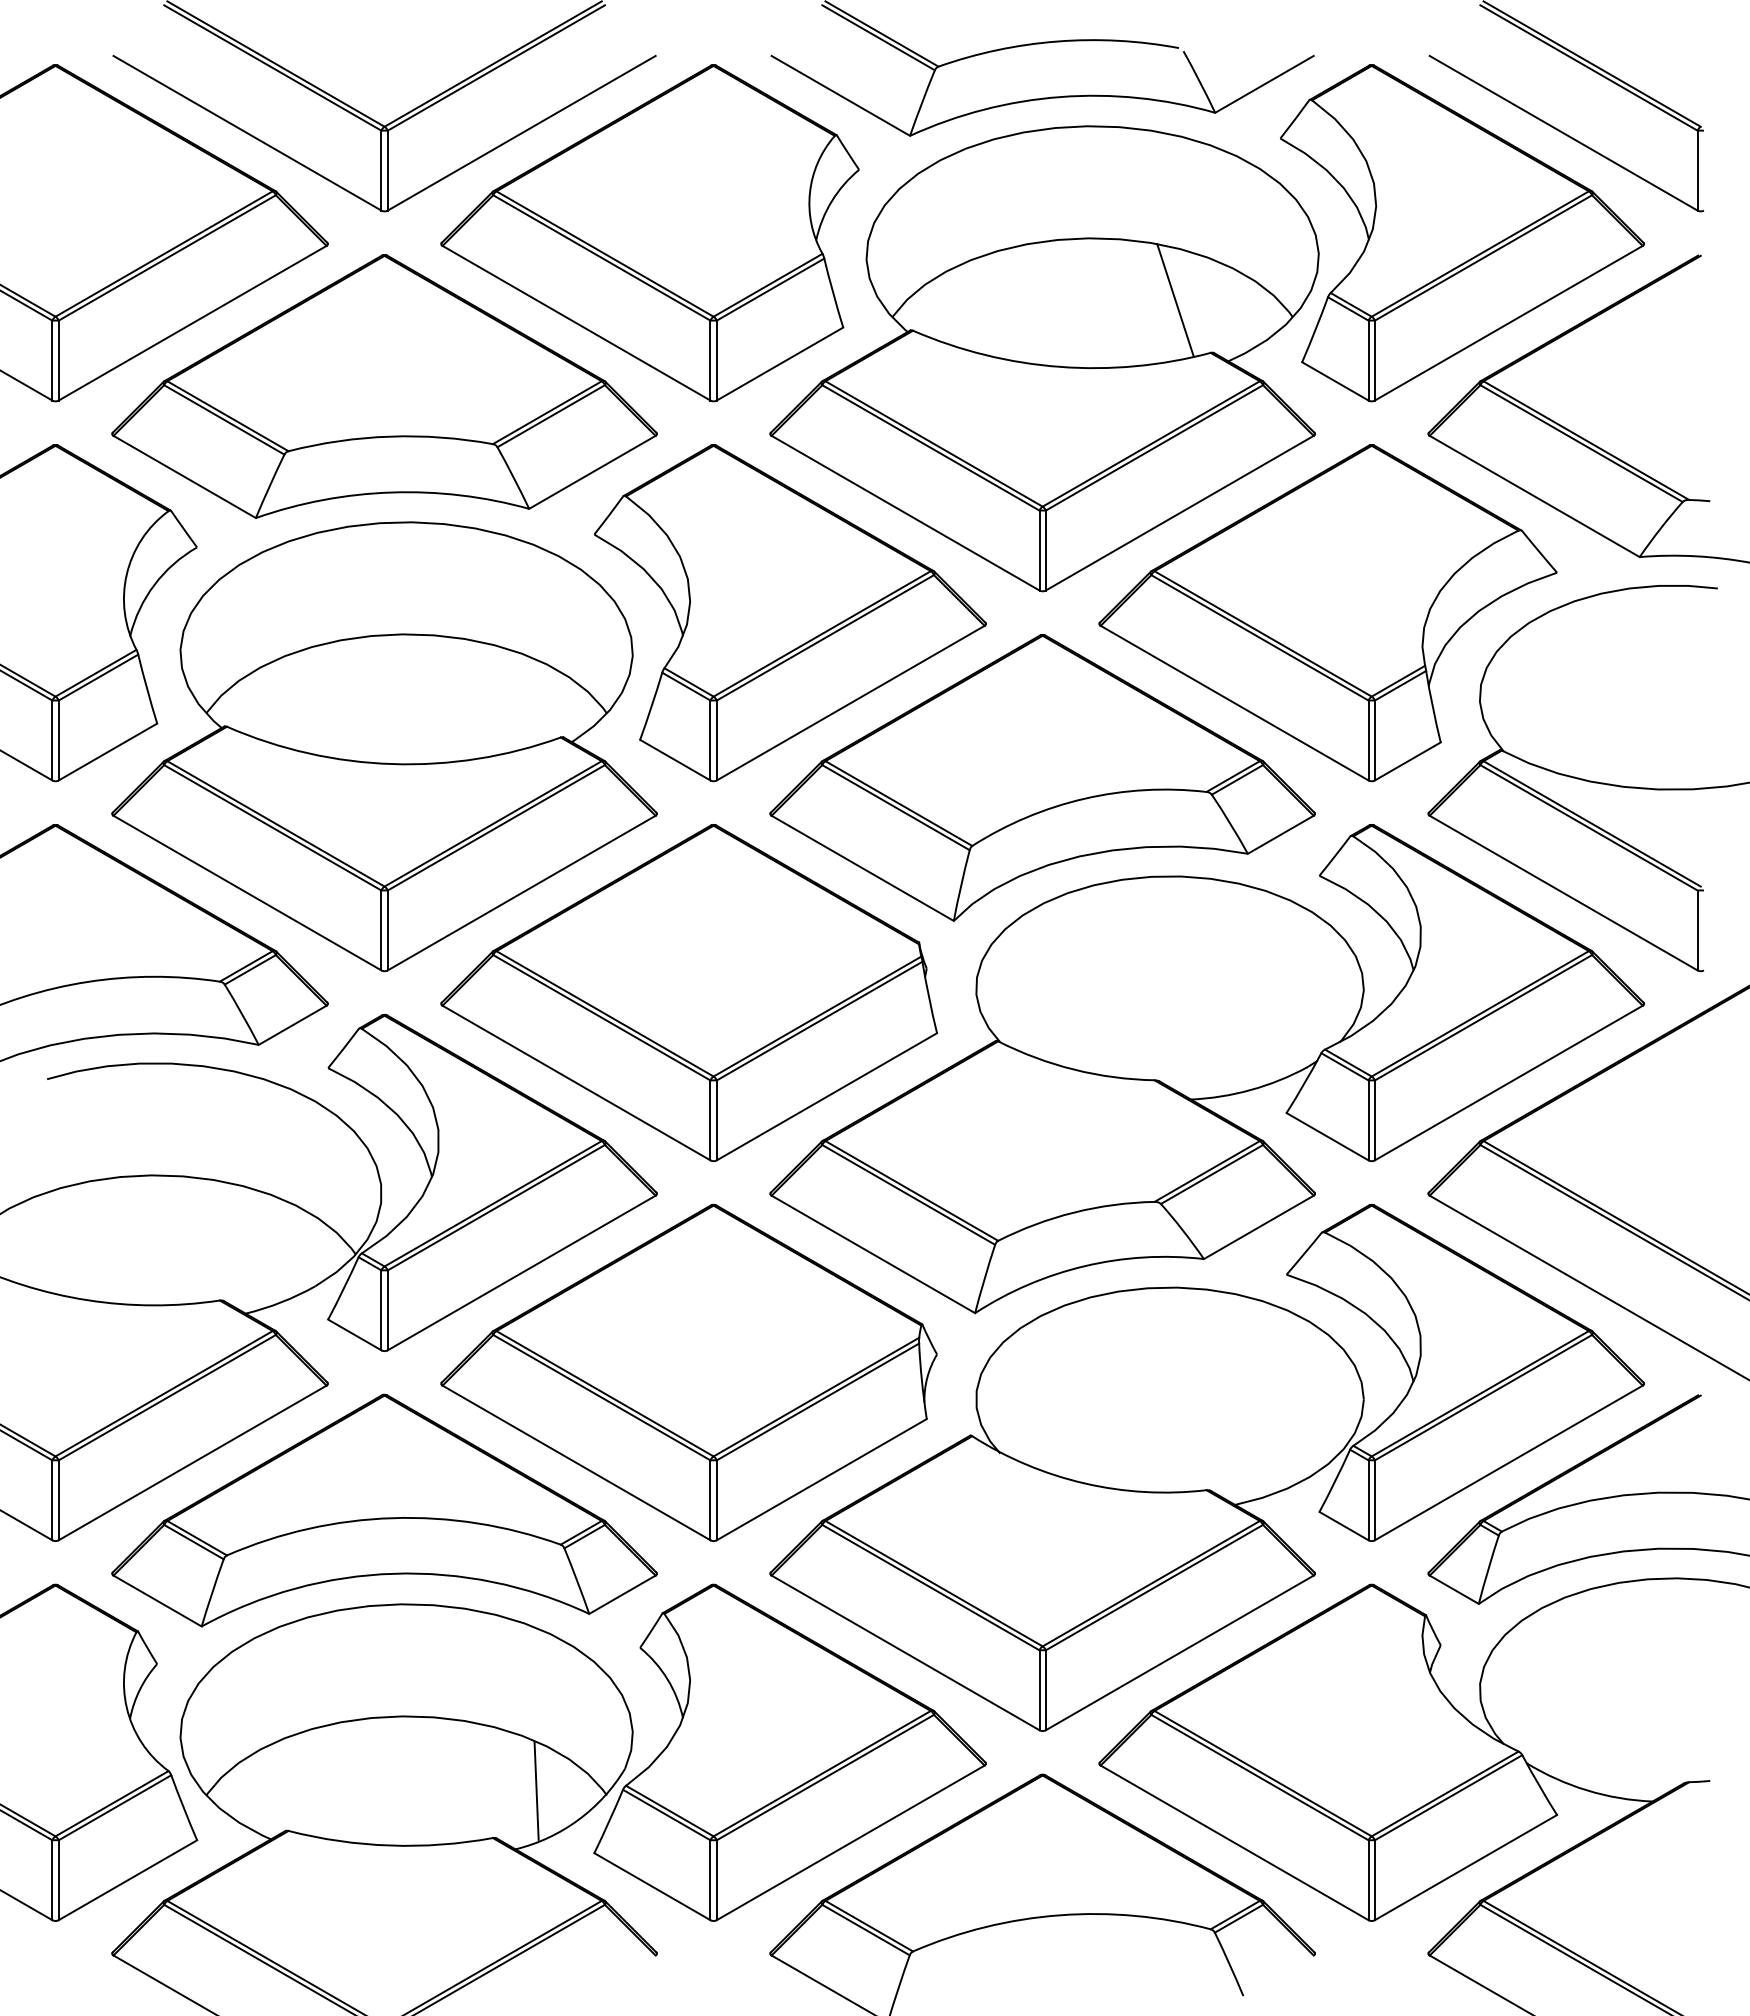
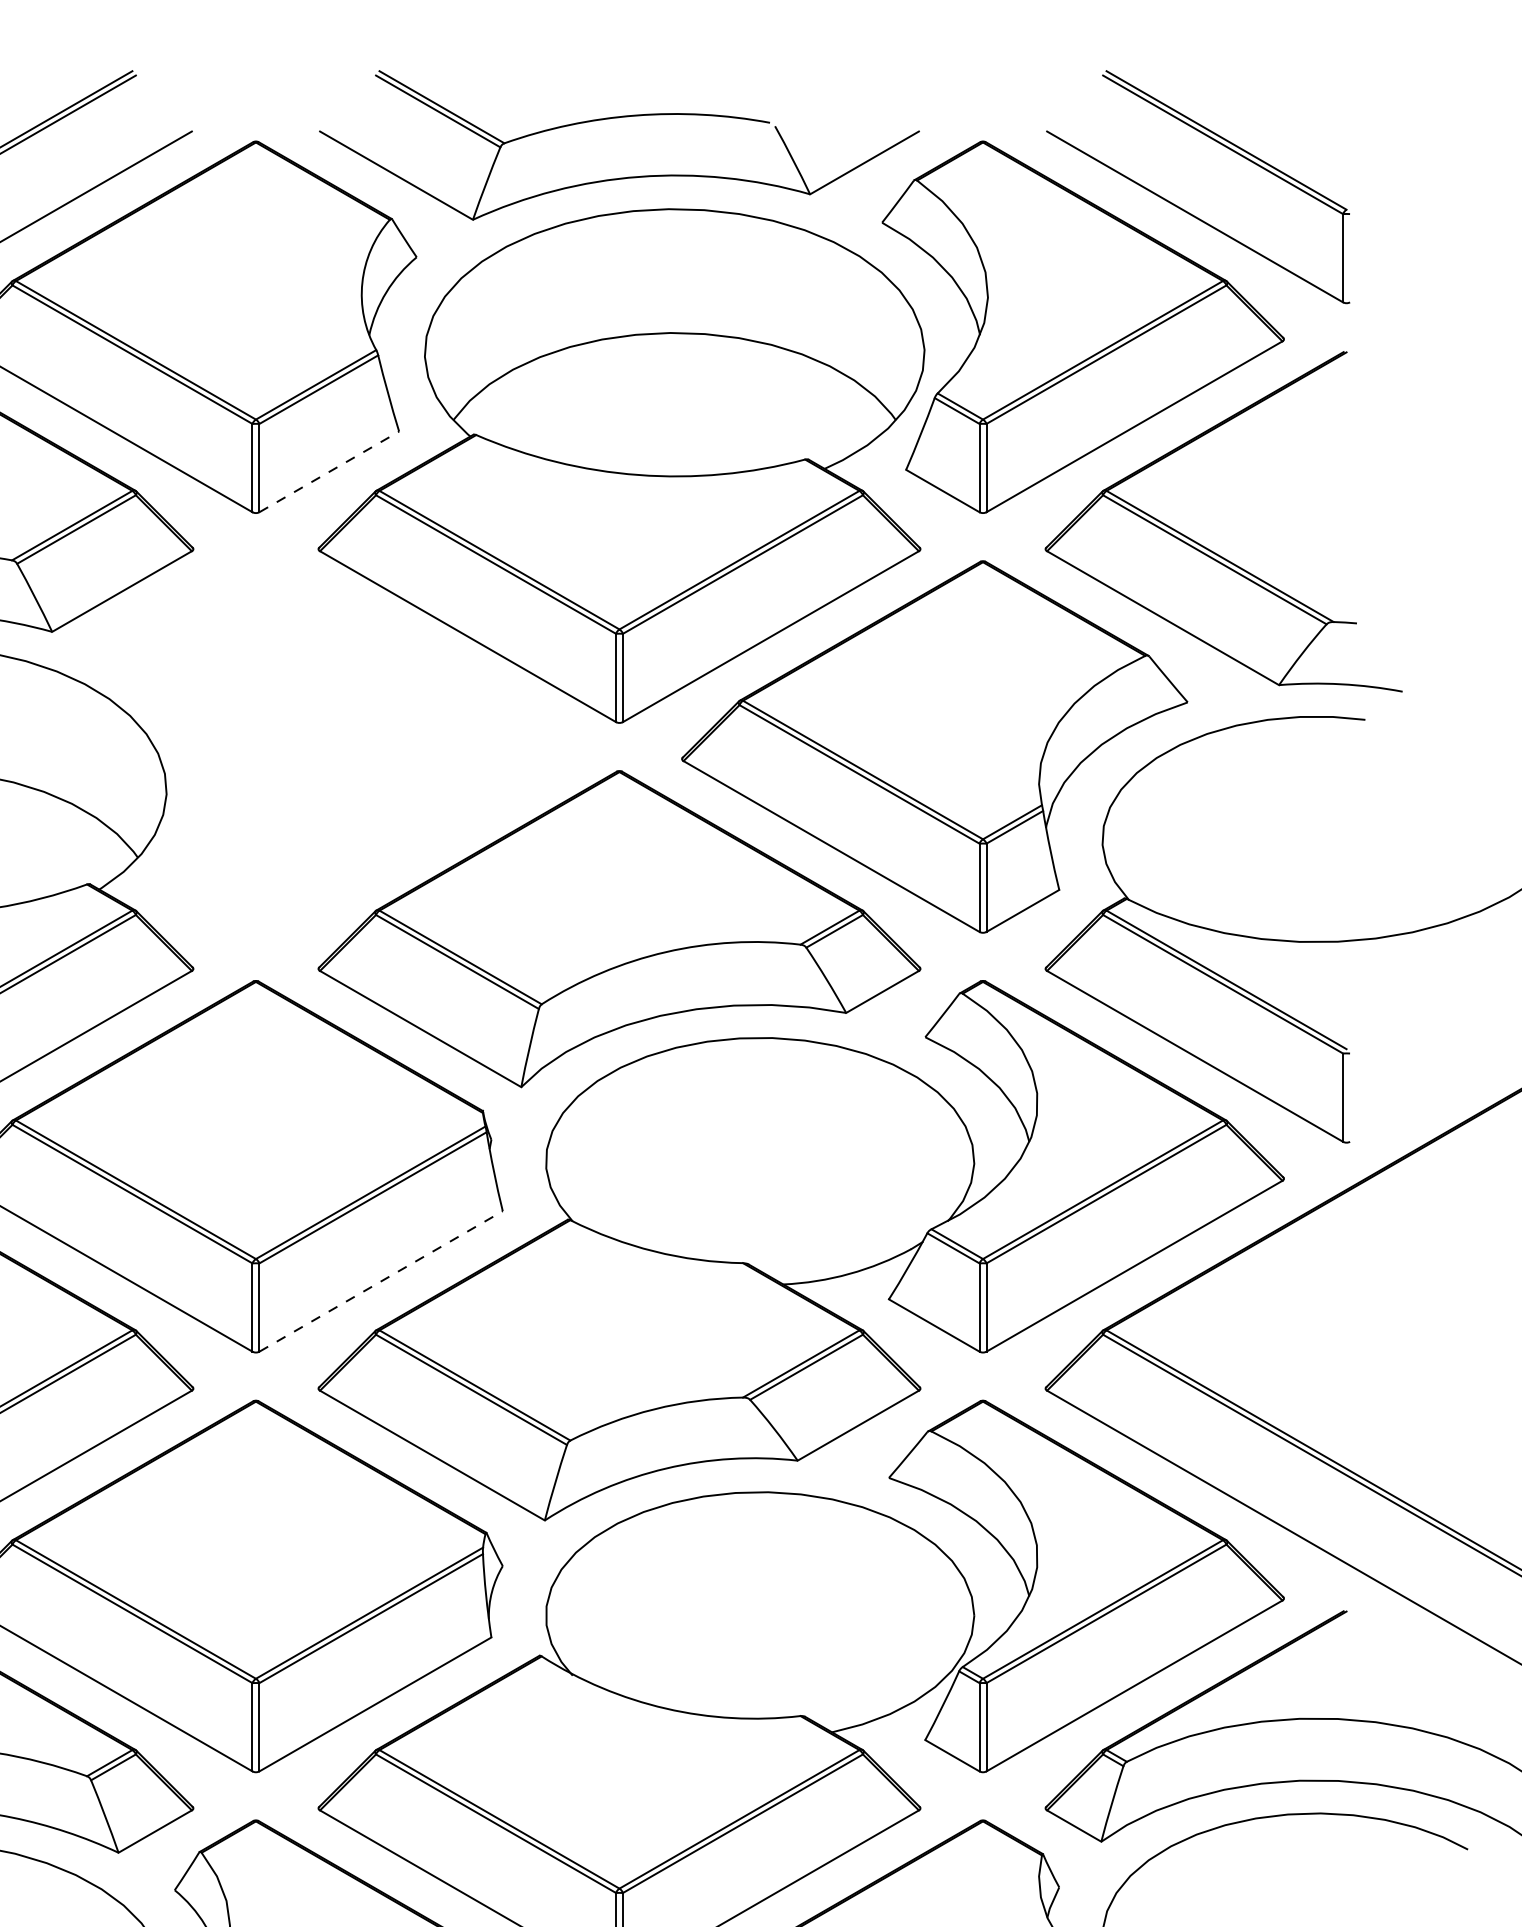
line: (1175, 300) -> (766, 401), removed
line: (780, 364) -> (329, 472), solid -> dashed
part: (790, 613) -> (340, 747), removed
line: (827, 1096) -> (381, 1281), solid -> dashed

